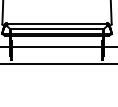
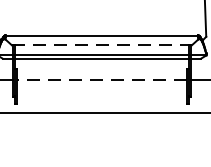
line: (57, 28) -> (102, 44), solid -> dashed
line: (57, 46) -> (102, 79), solid -> dashed

